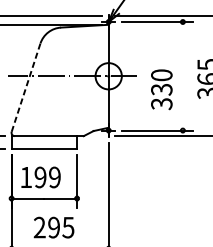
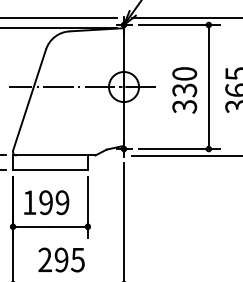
line: (182, 75) -> (208, 86), added
line: (26, 87) -> (29, 99), dashed -> solid
text: (161, 89) -> (184, 90), moved

